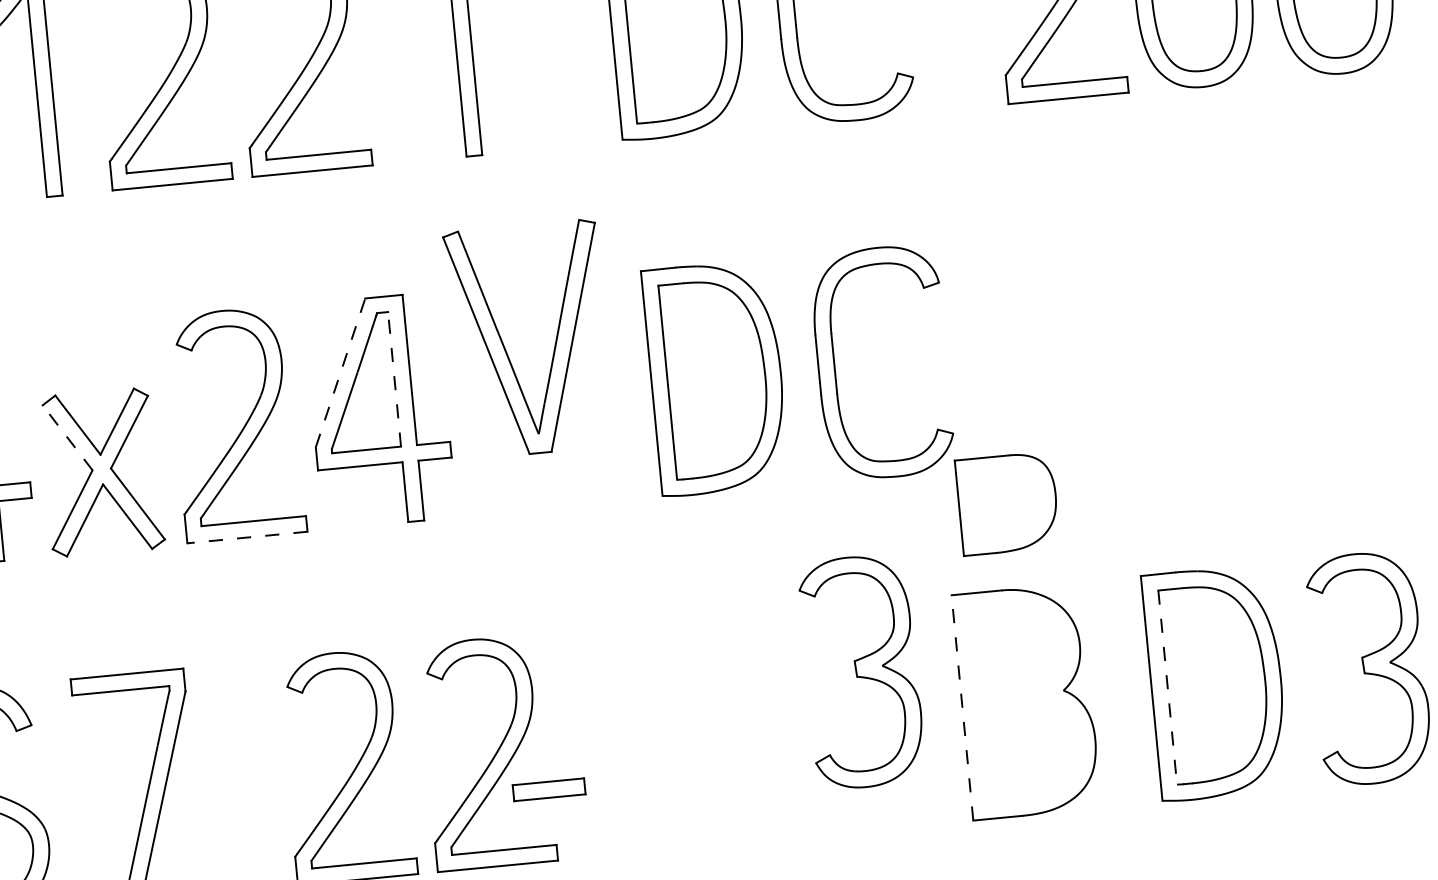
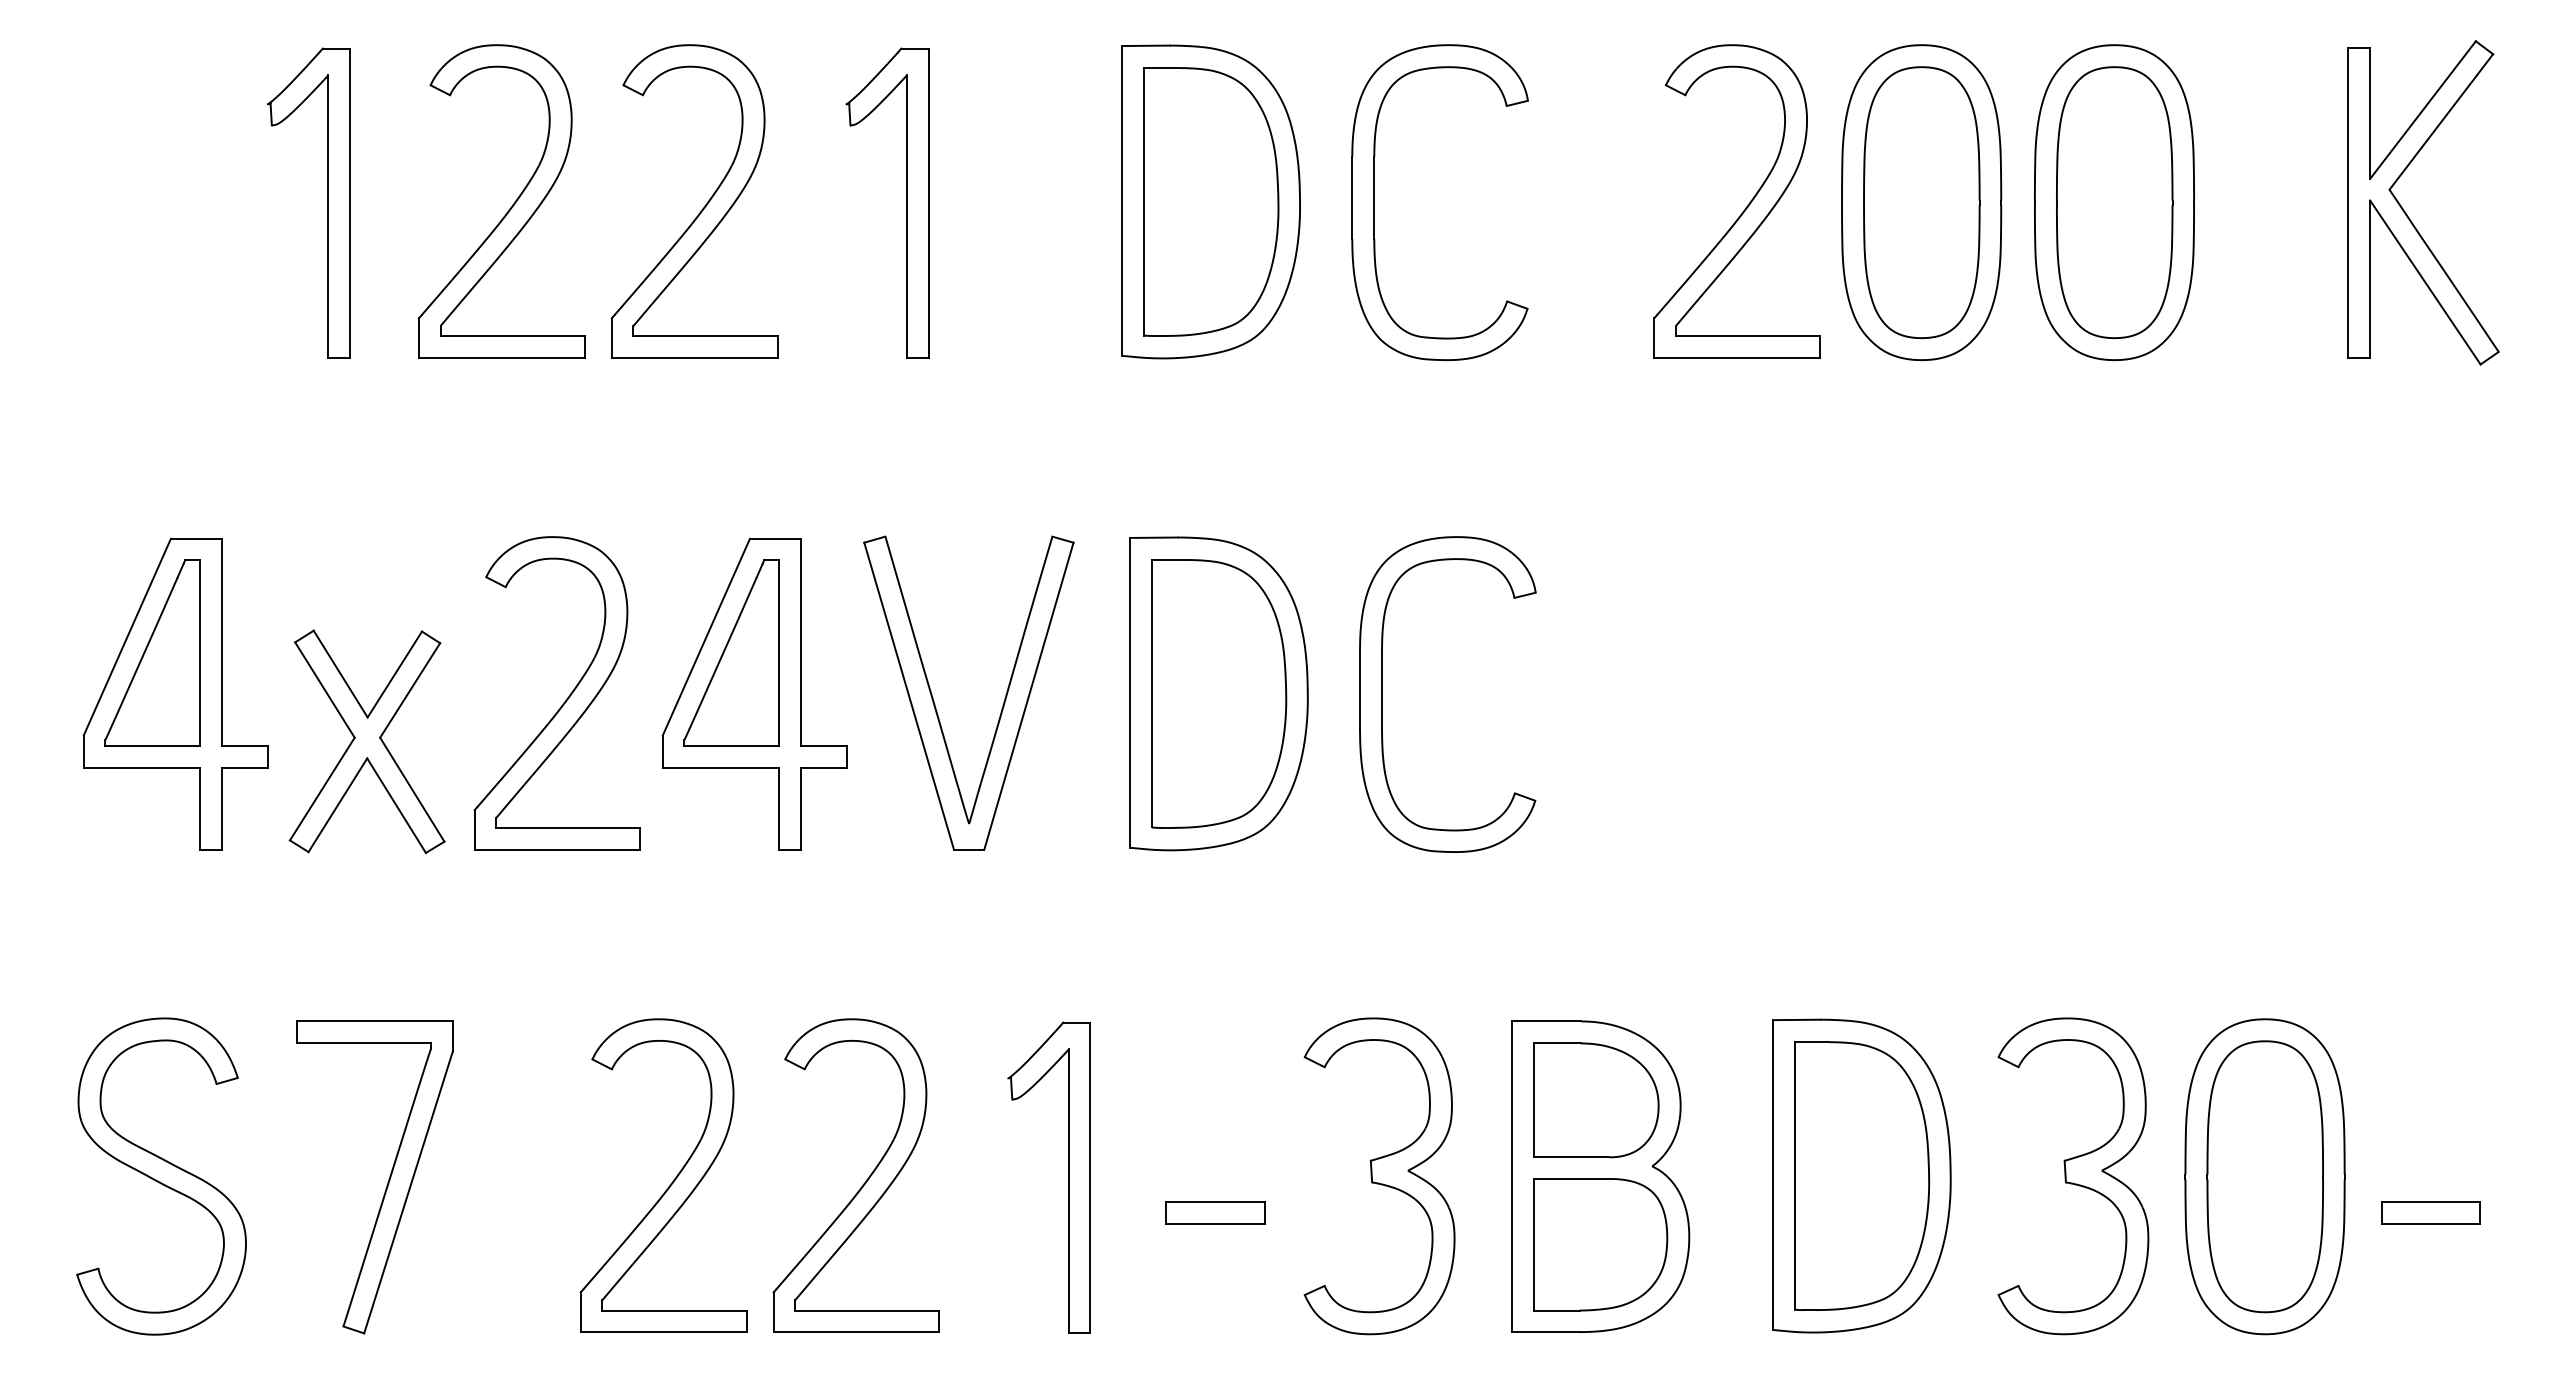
part: (506, 349) -> (935, 704), moved
line: (340, 373) -> (706, 637), dashed -> solid
line: (394, 379) -> (779, 653), dashed -> solid
line: (67, 437) -> (324, 689), dashed -> solid
part: (1007, 503) -> (1600, 1244), moved
line: (247, 537) -> (557, 849), dashed -> solid
part: (1018, 646) -> (1596, 1100), added
part: (862, 672) -> (1379, 1176), moved
line: (1167, 687) -> (1794, 1175), dashed -> solid
line: (962, 707) -> (1511, 1176), dashed -> solid
part: (640, 739) -> (1068, 1177), added
part: (549, 789) -> (1215, 1212), moved

